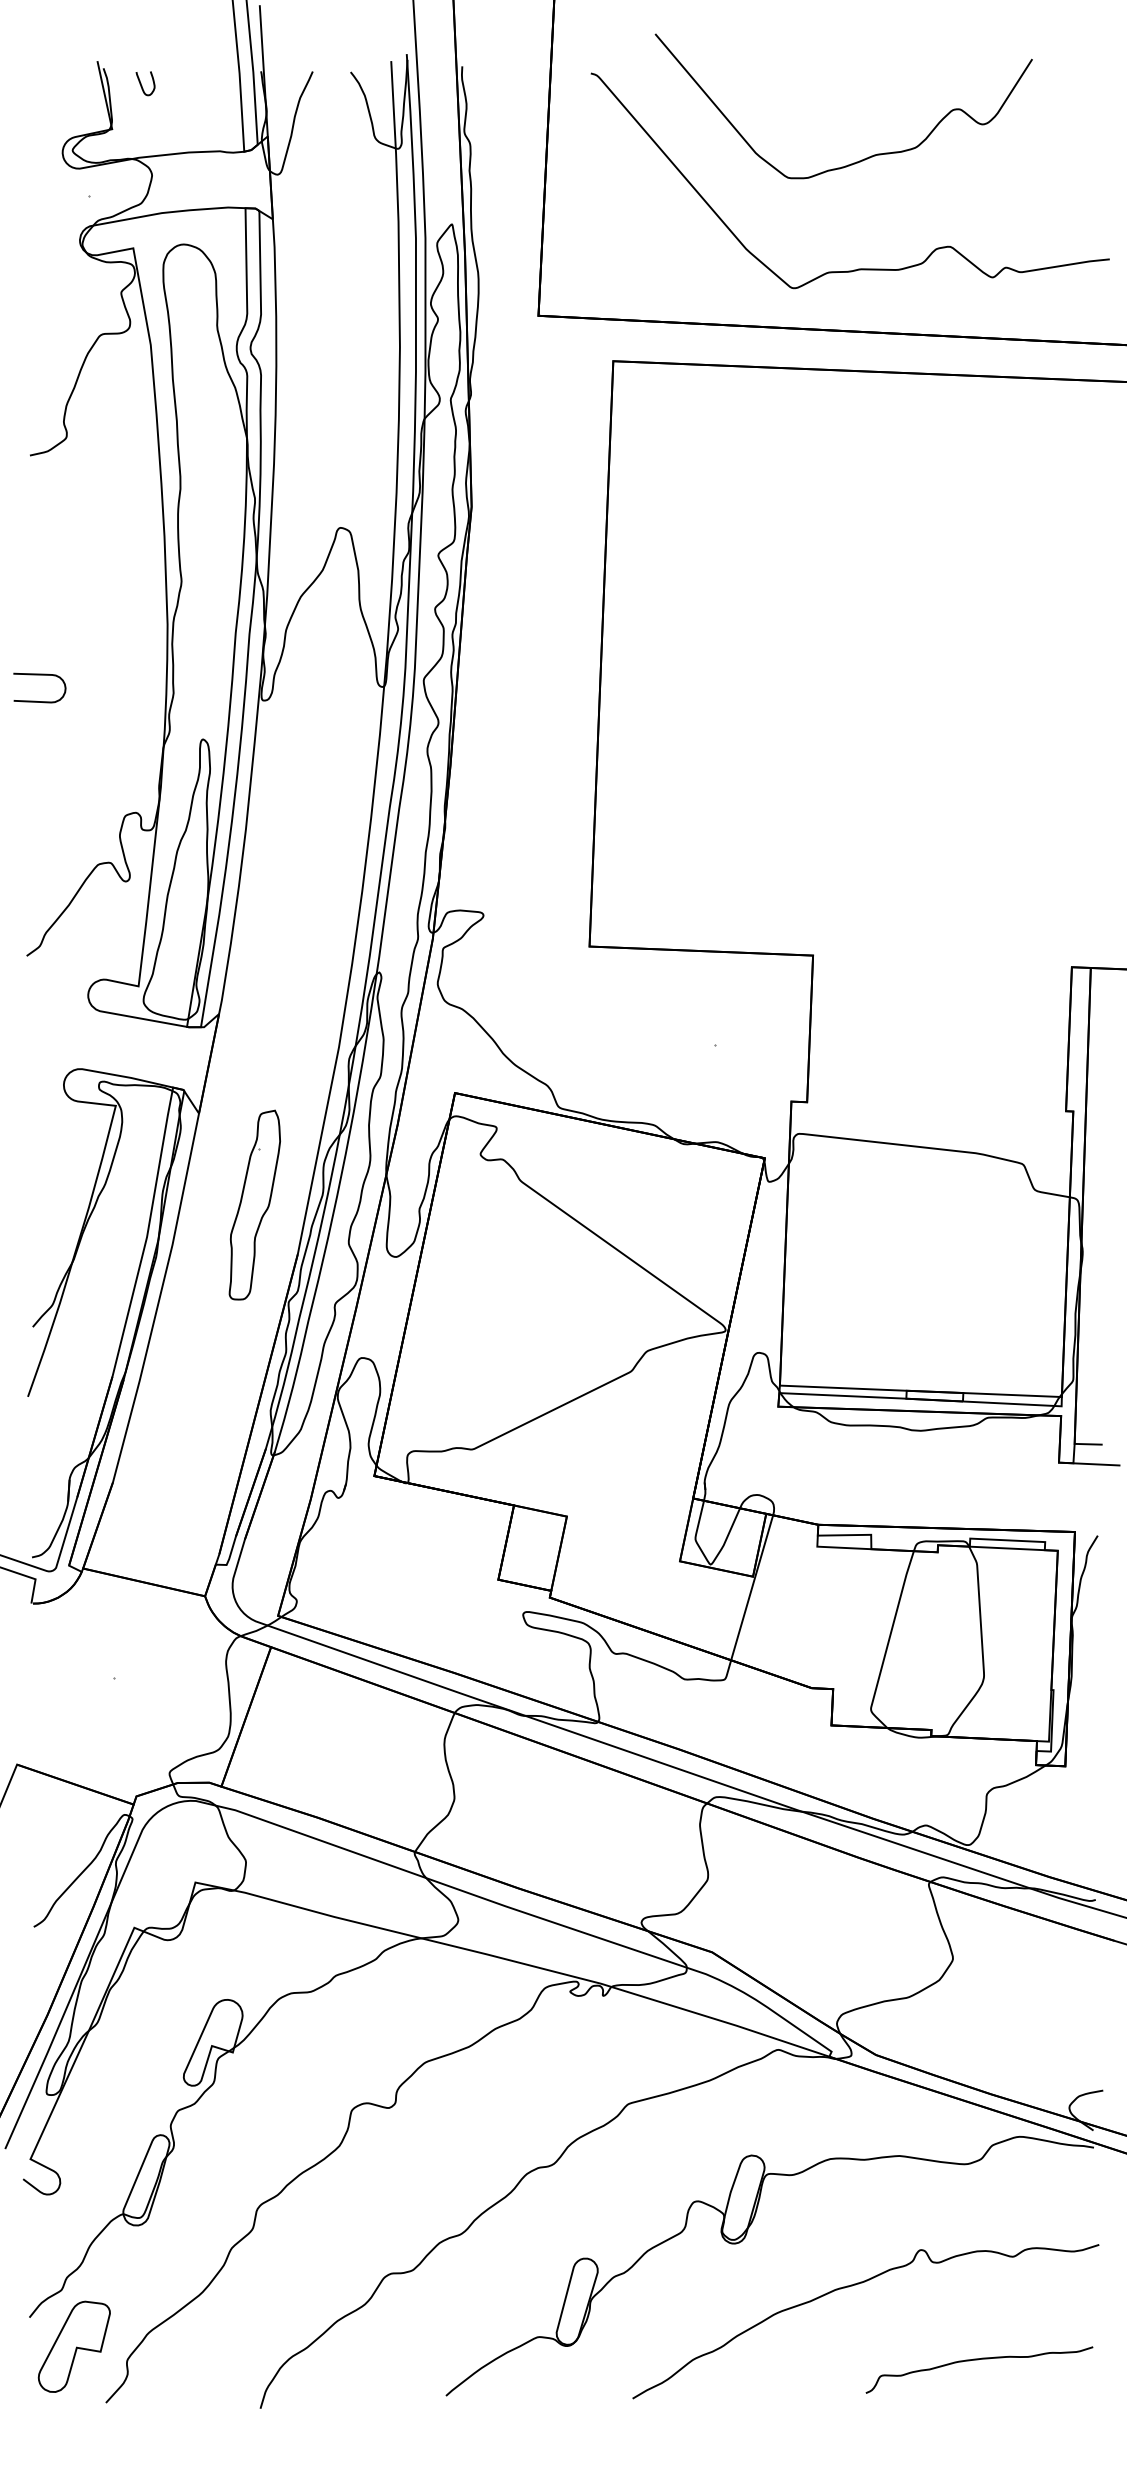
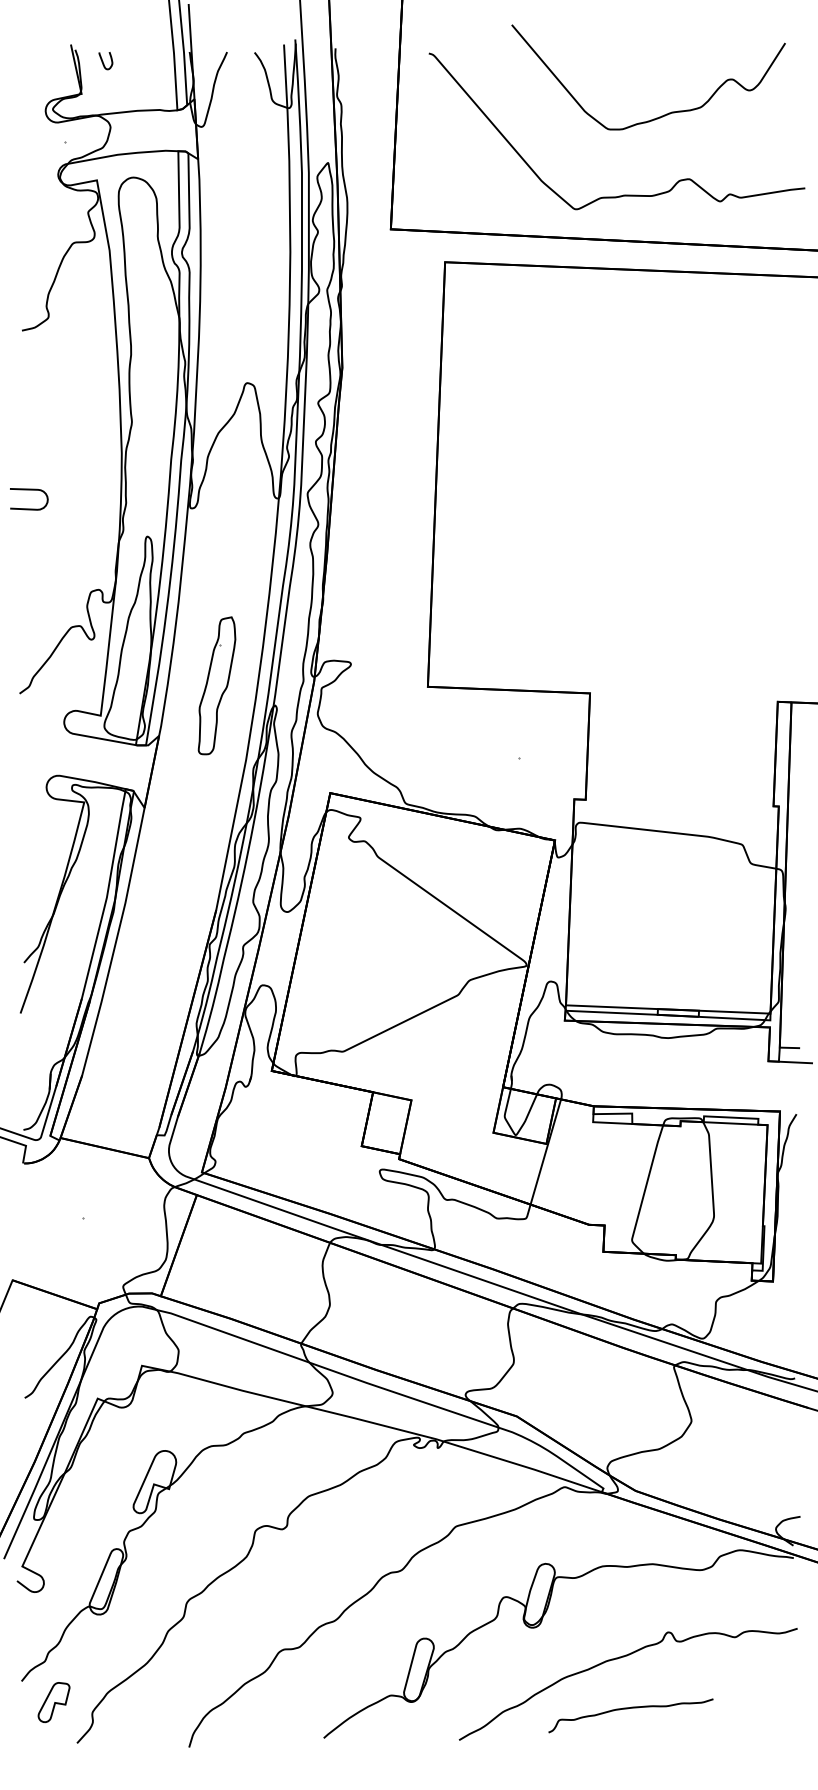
curve: (866, 157) -> (665, 114), moved
part: (254, 1204) -> (216, 685), moved
part: (73, 2346) -> (53, 1702), size x0.6
curve: (978, 2360) -> (630, 1708), moved

